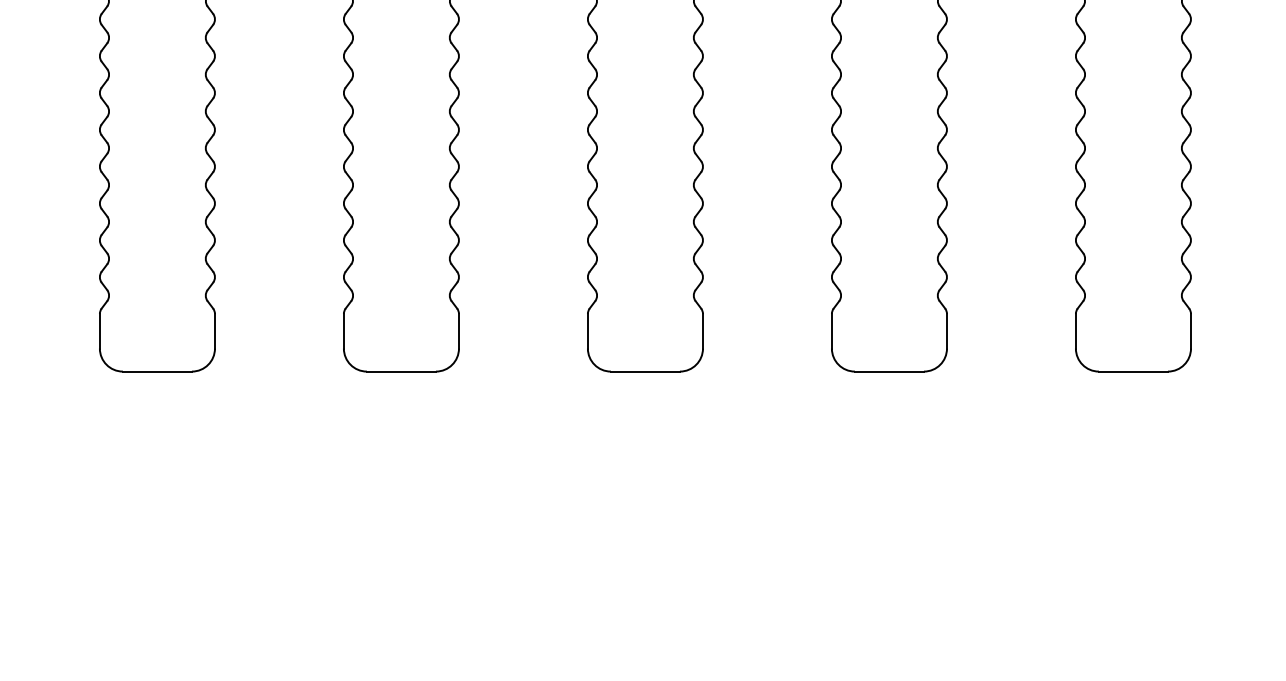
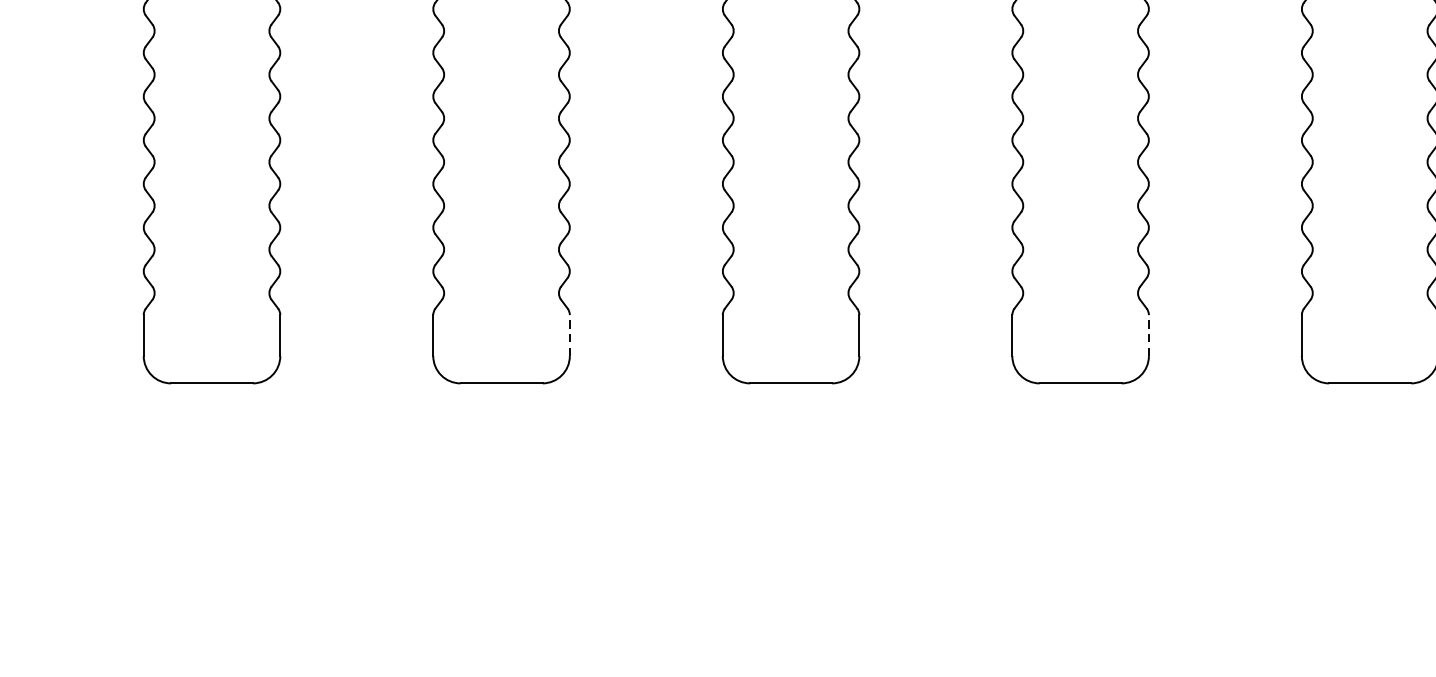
line: (458, 330) -> (569, 334), solid -> dashed
line: (946, 330) -> (1148, 334), solid -> dashed

